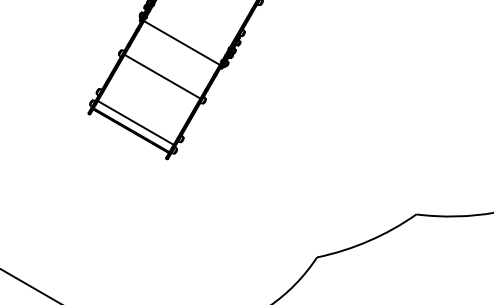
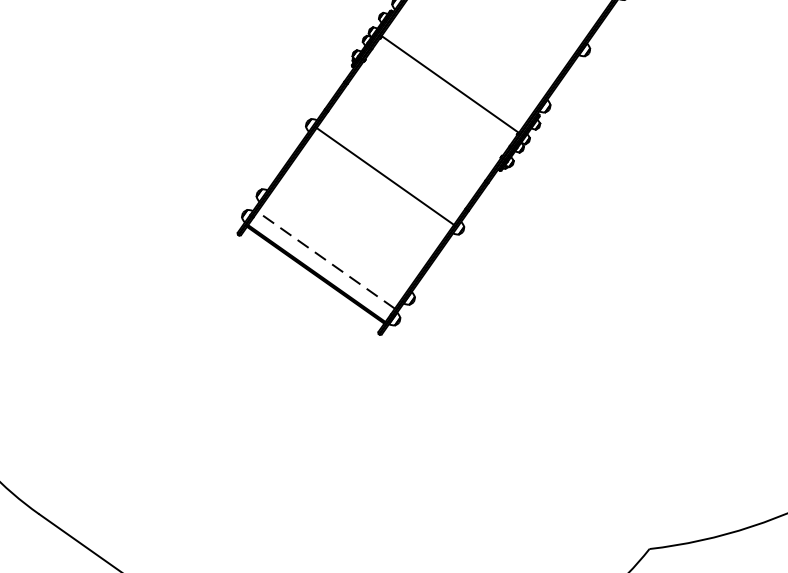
line: (181, 42) -> (449, 83), moved
line: (135, 122) -> (325, 259), solid -> dashed

